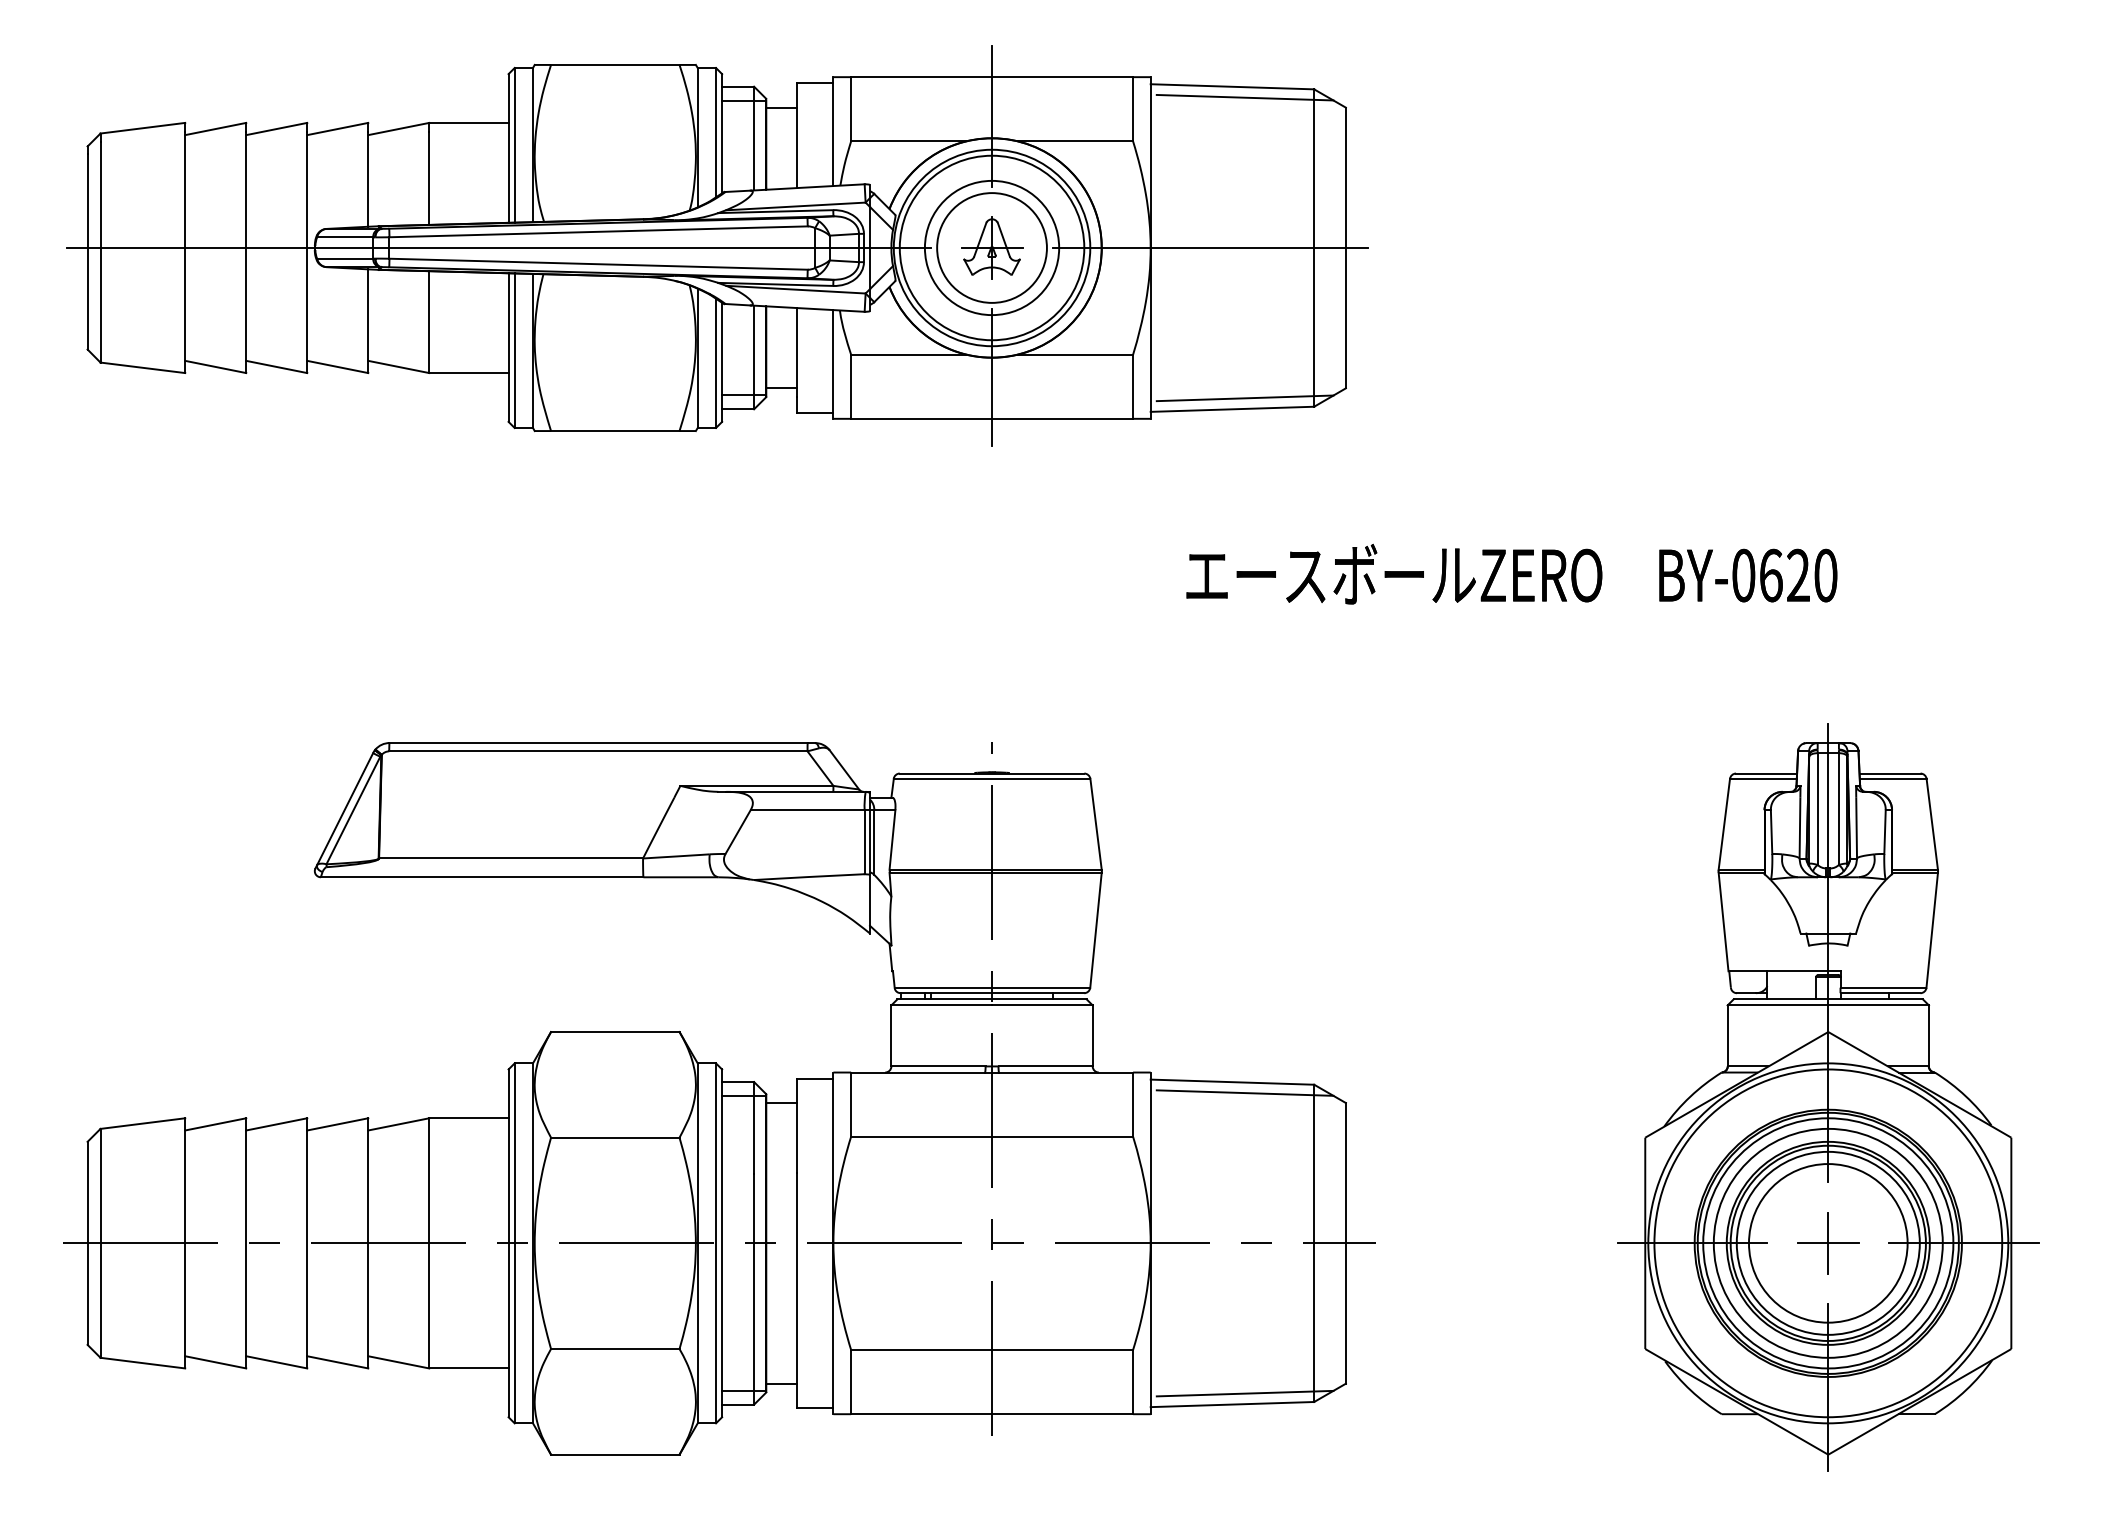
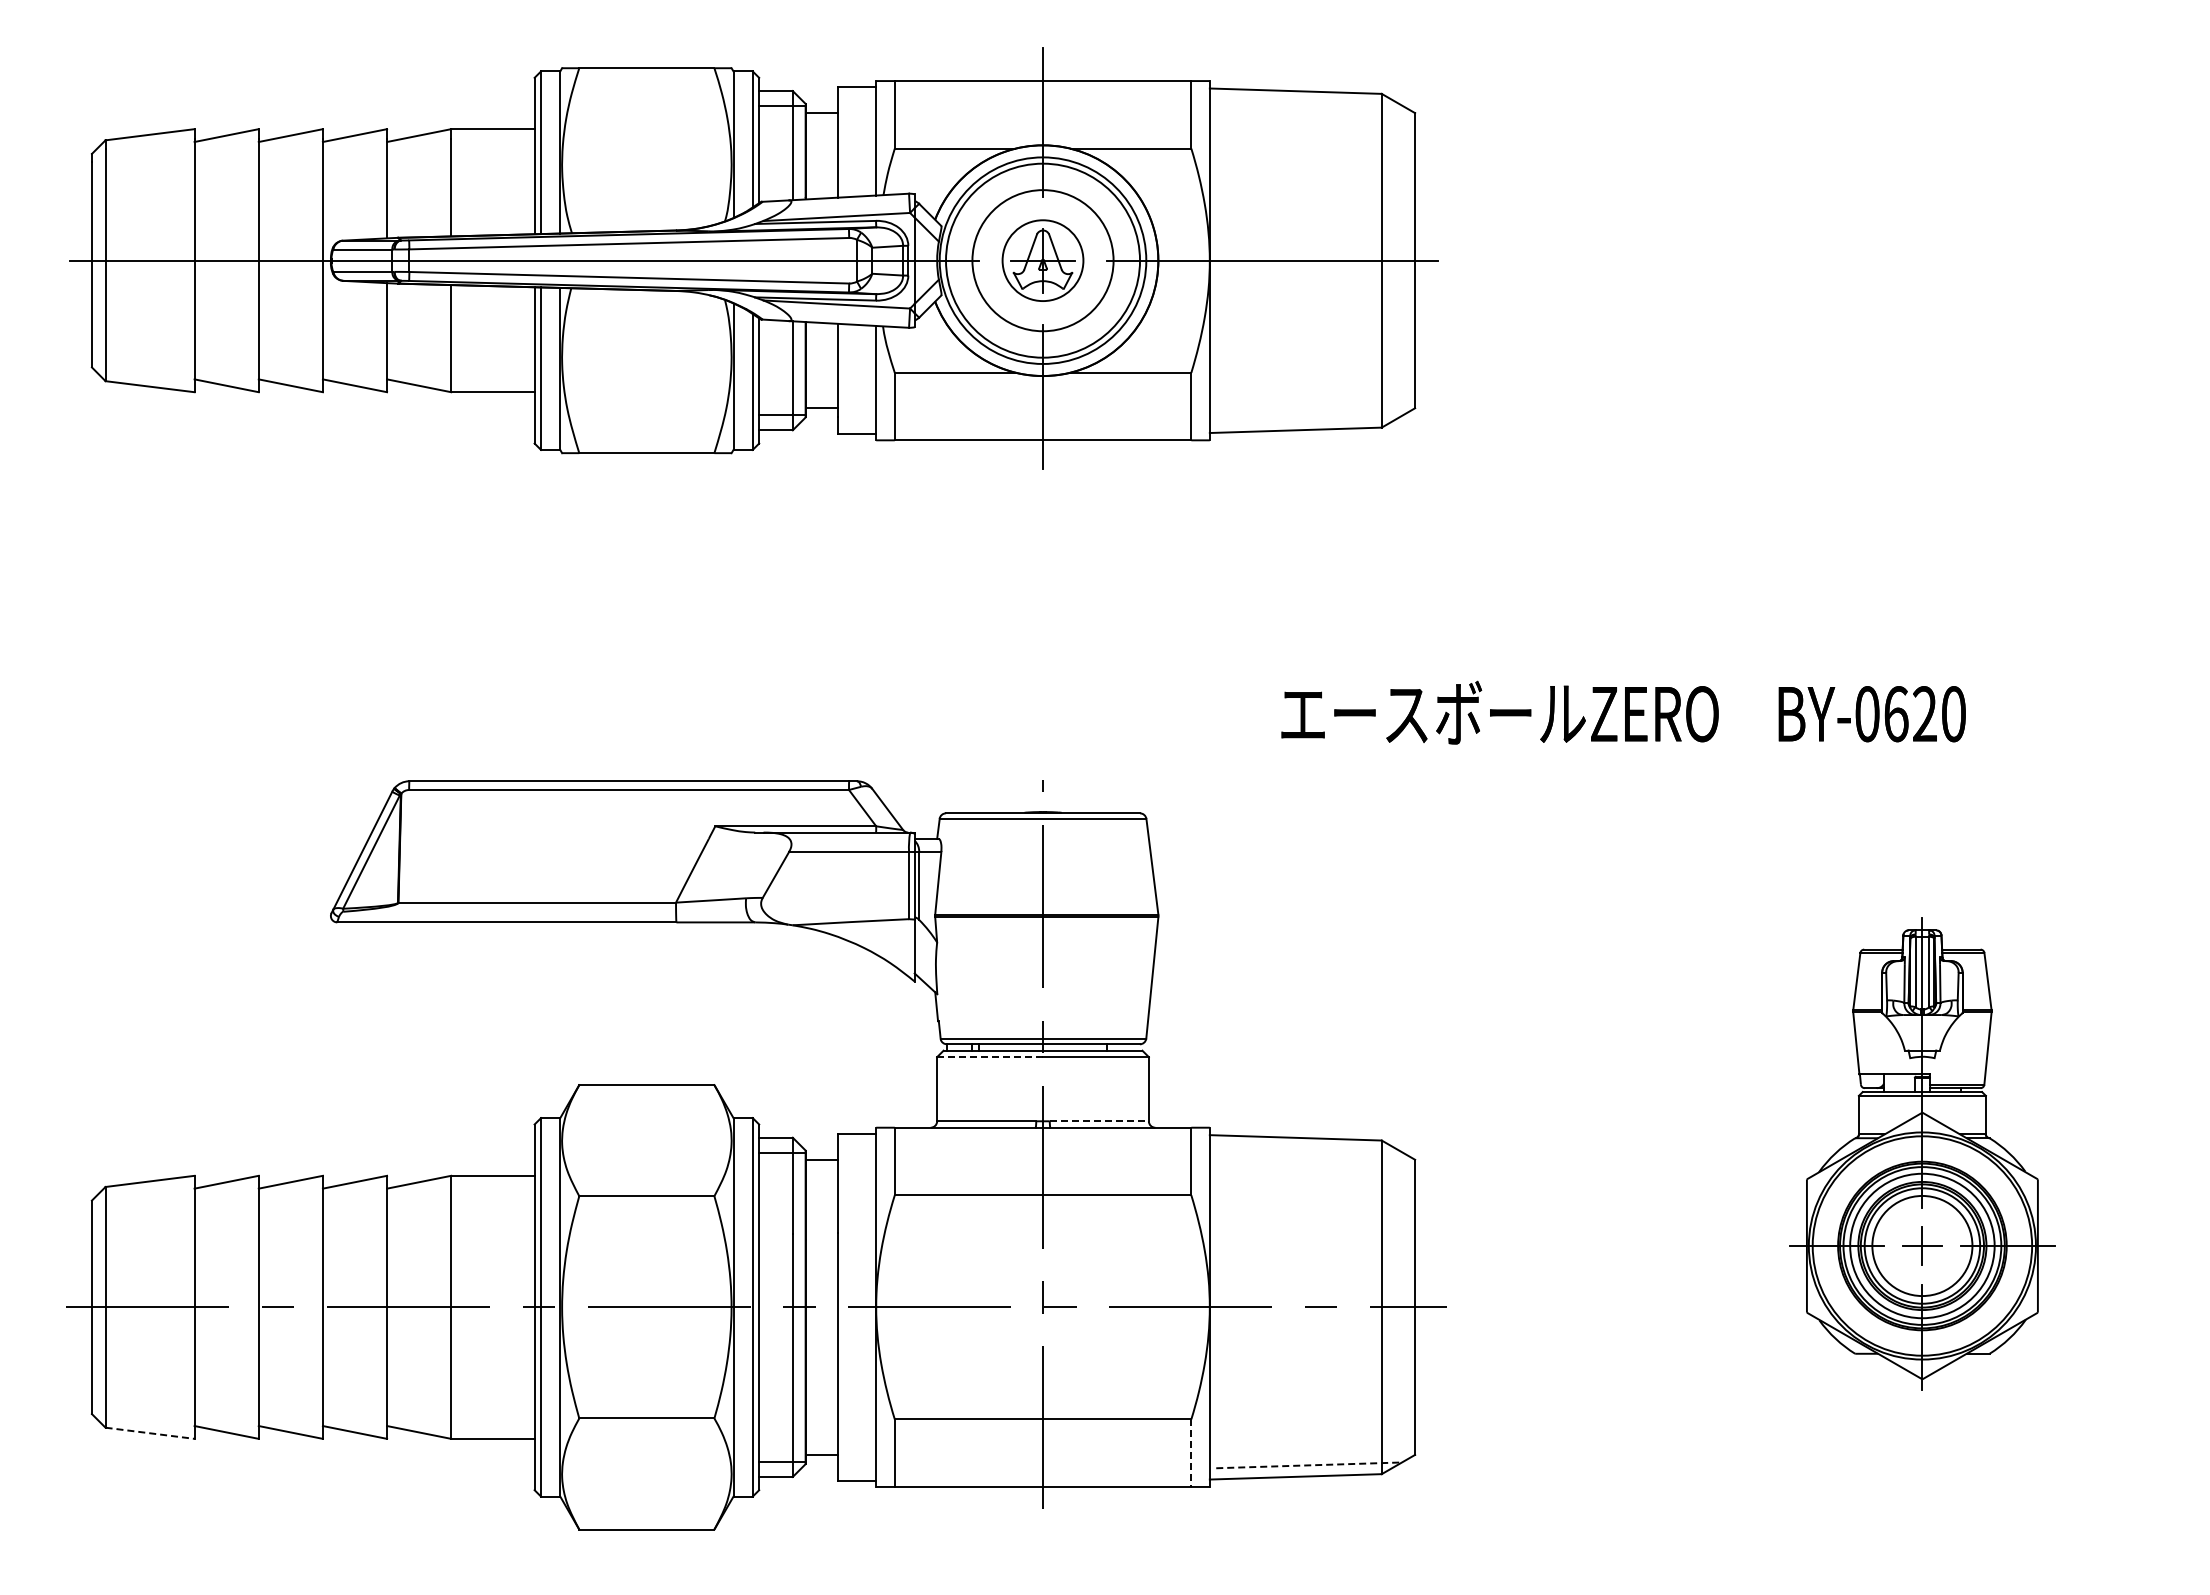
line: (1245, 97) -> (1309, 102), removed
circle: (991, 247) -> (1042, 260), size x0.7
line: (1245, 398) -> (1309, 418), removed
text: (1511, 574) -> (1623, 712), moved
line: (942, 1005) -> (990, 1057), solid -> dashed
line: (1045, 1066) -> (1099, 1121), solid -> dashed
line: (1245, 1093) -> (1309, 1149), removed
part: (1828, 1097) -> (1922, 1153), size x0.6
line: (143, 1363) -> (150, 1433), solid -> dashed
line: (1133, 1382) -> (1191, 1453), solid -> dashed
line: (1245, 1393) -> (1309, 1465), solid -> dashed

